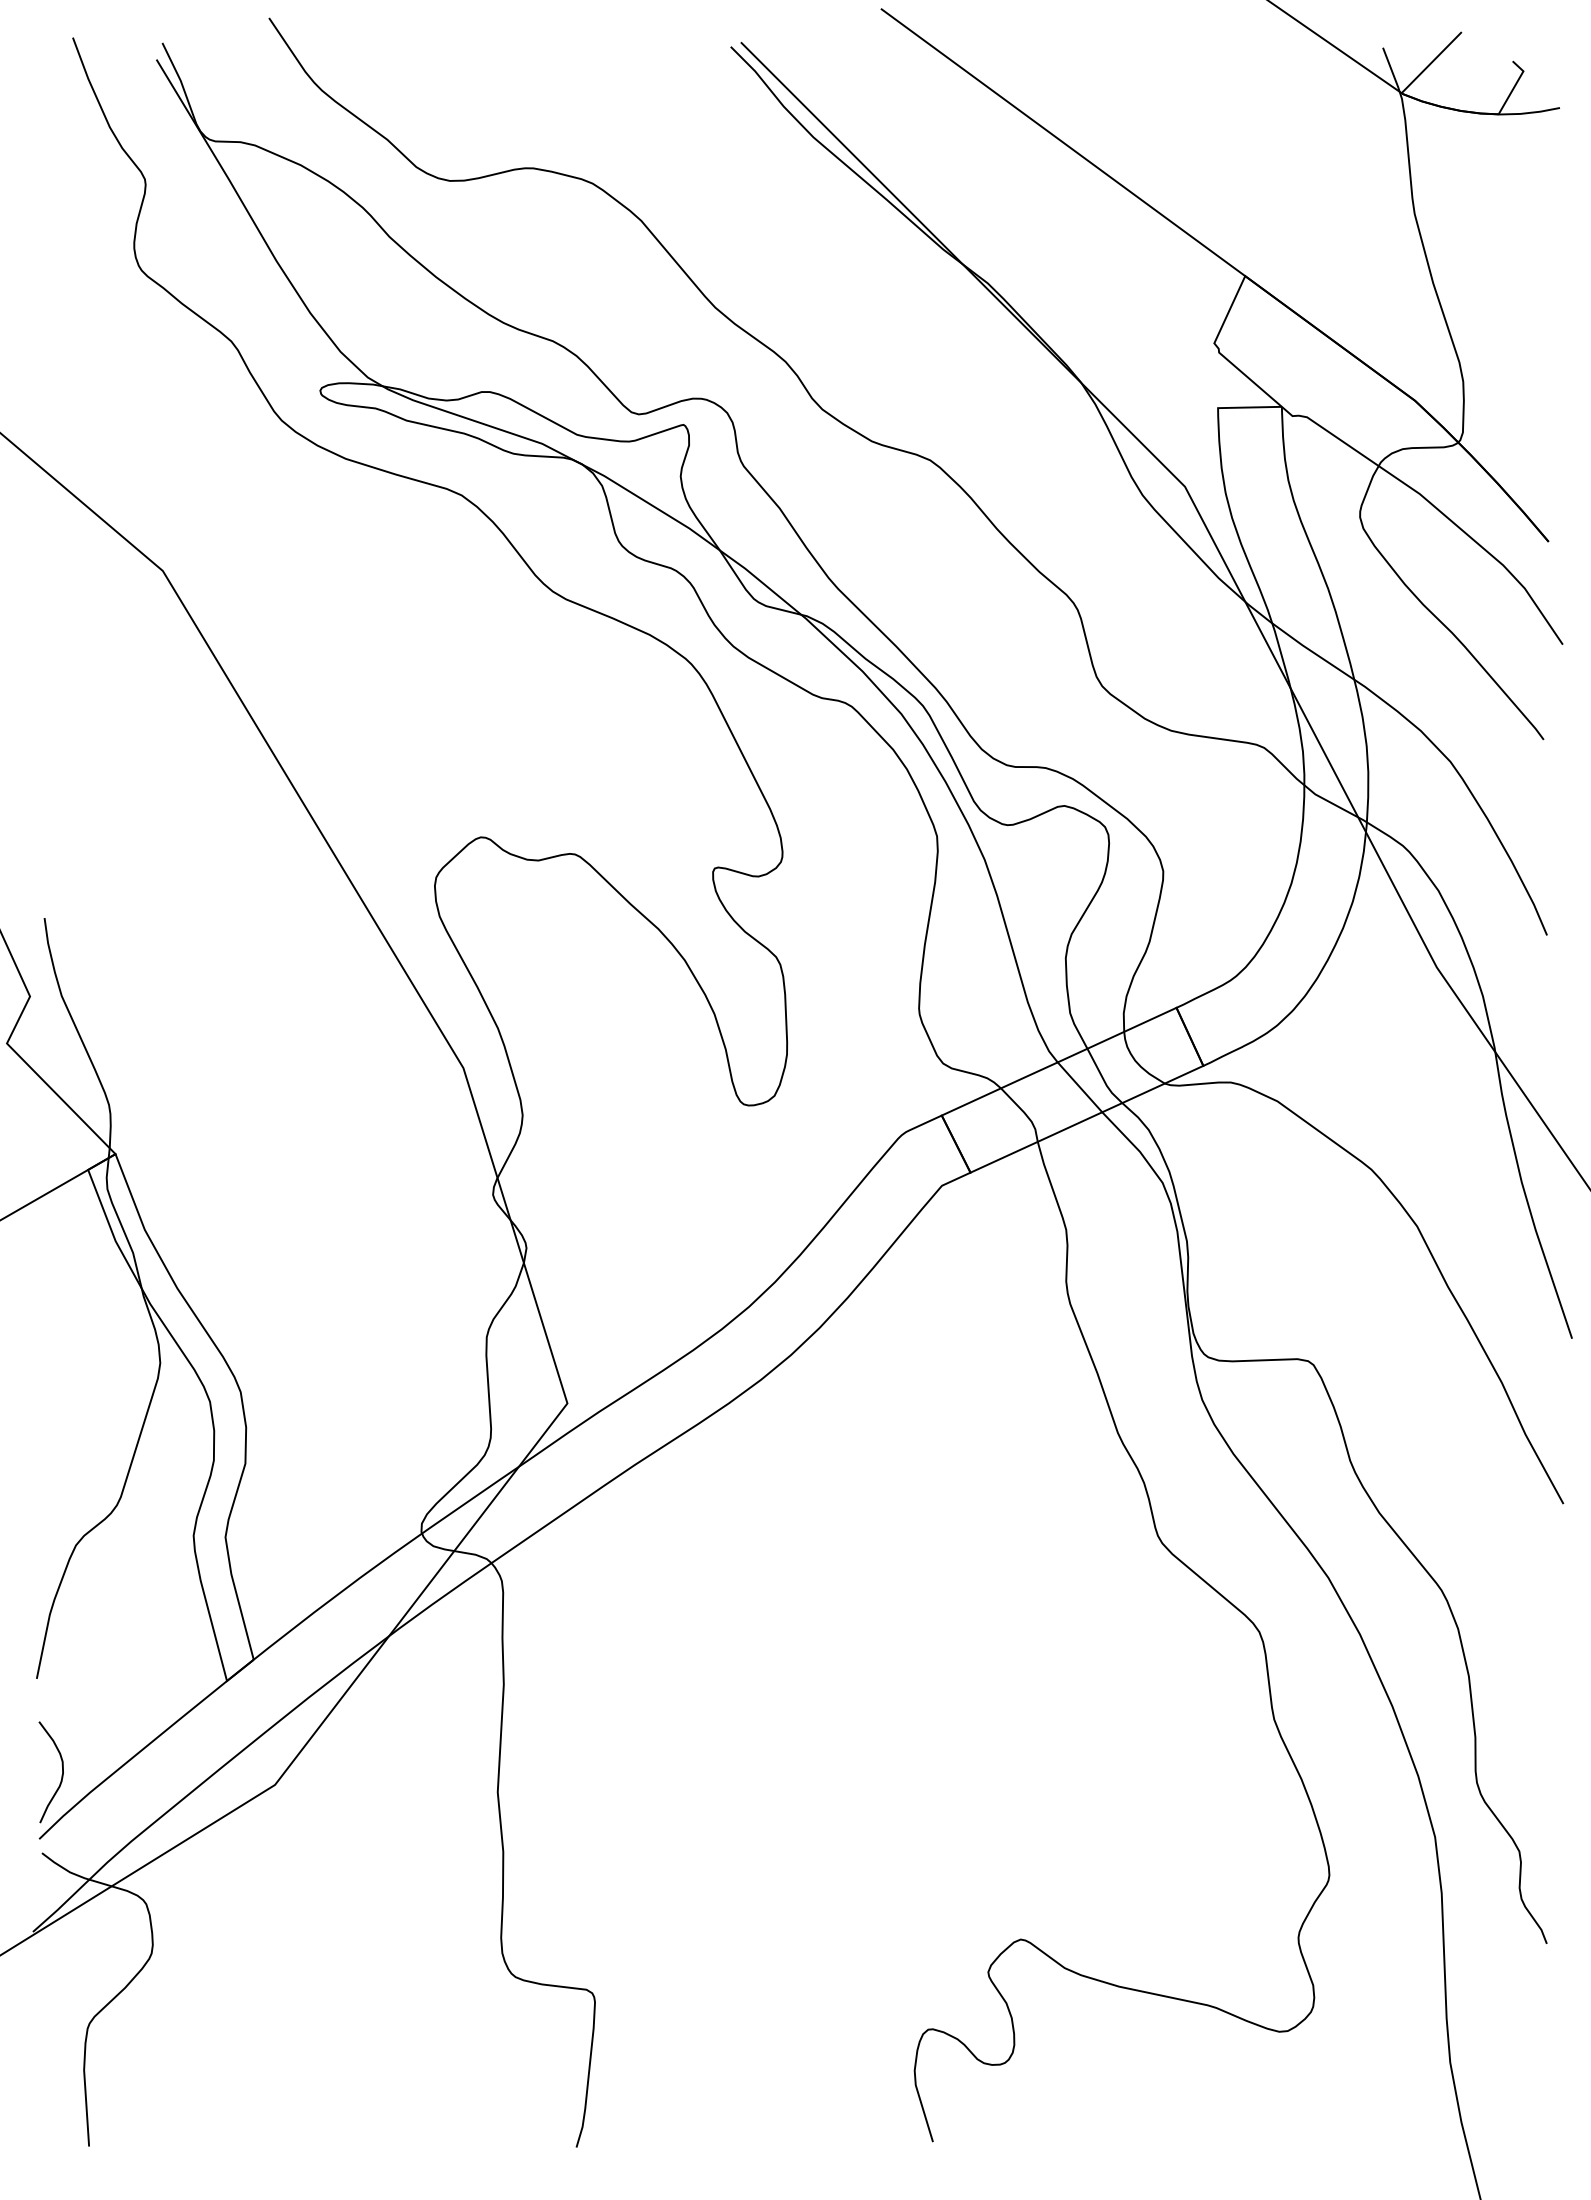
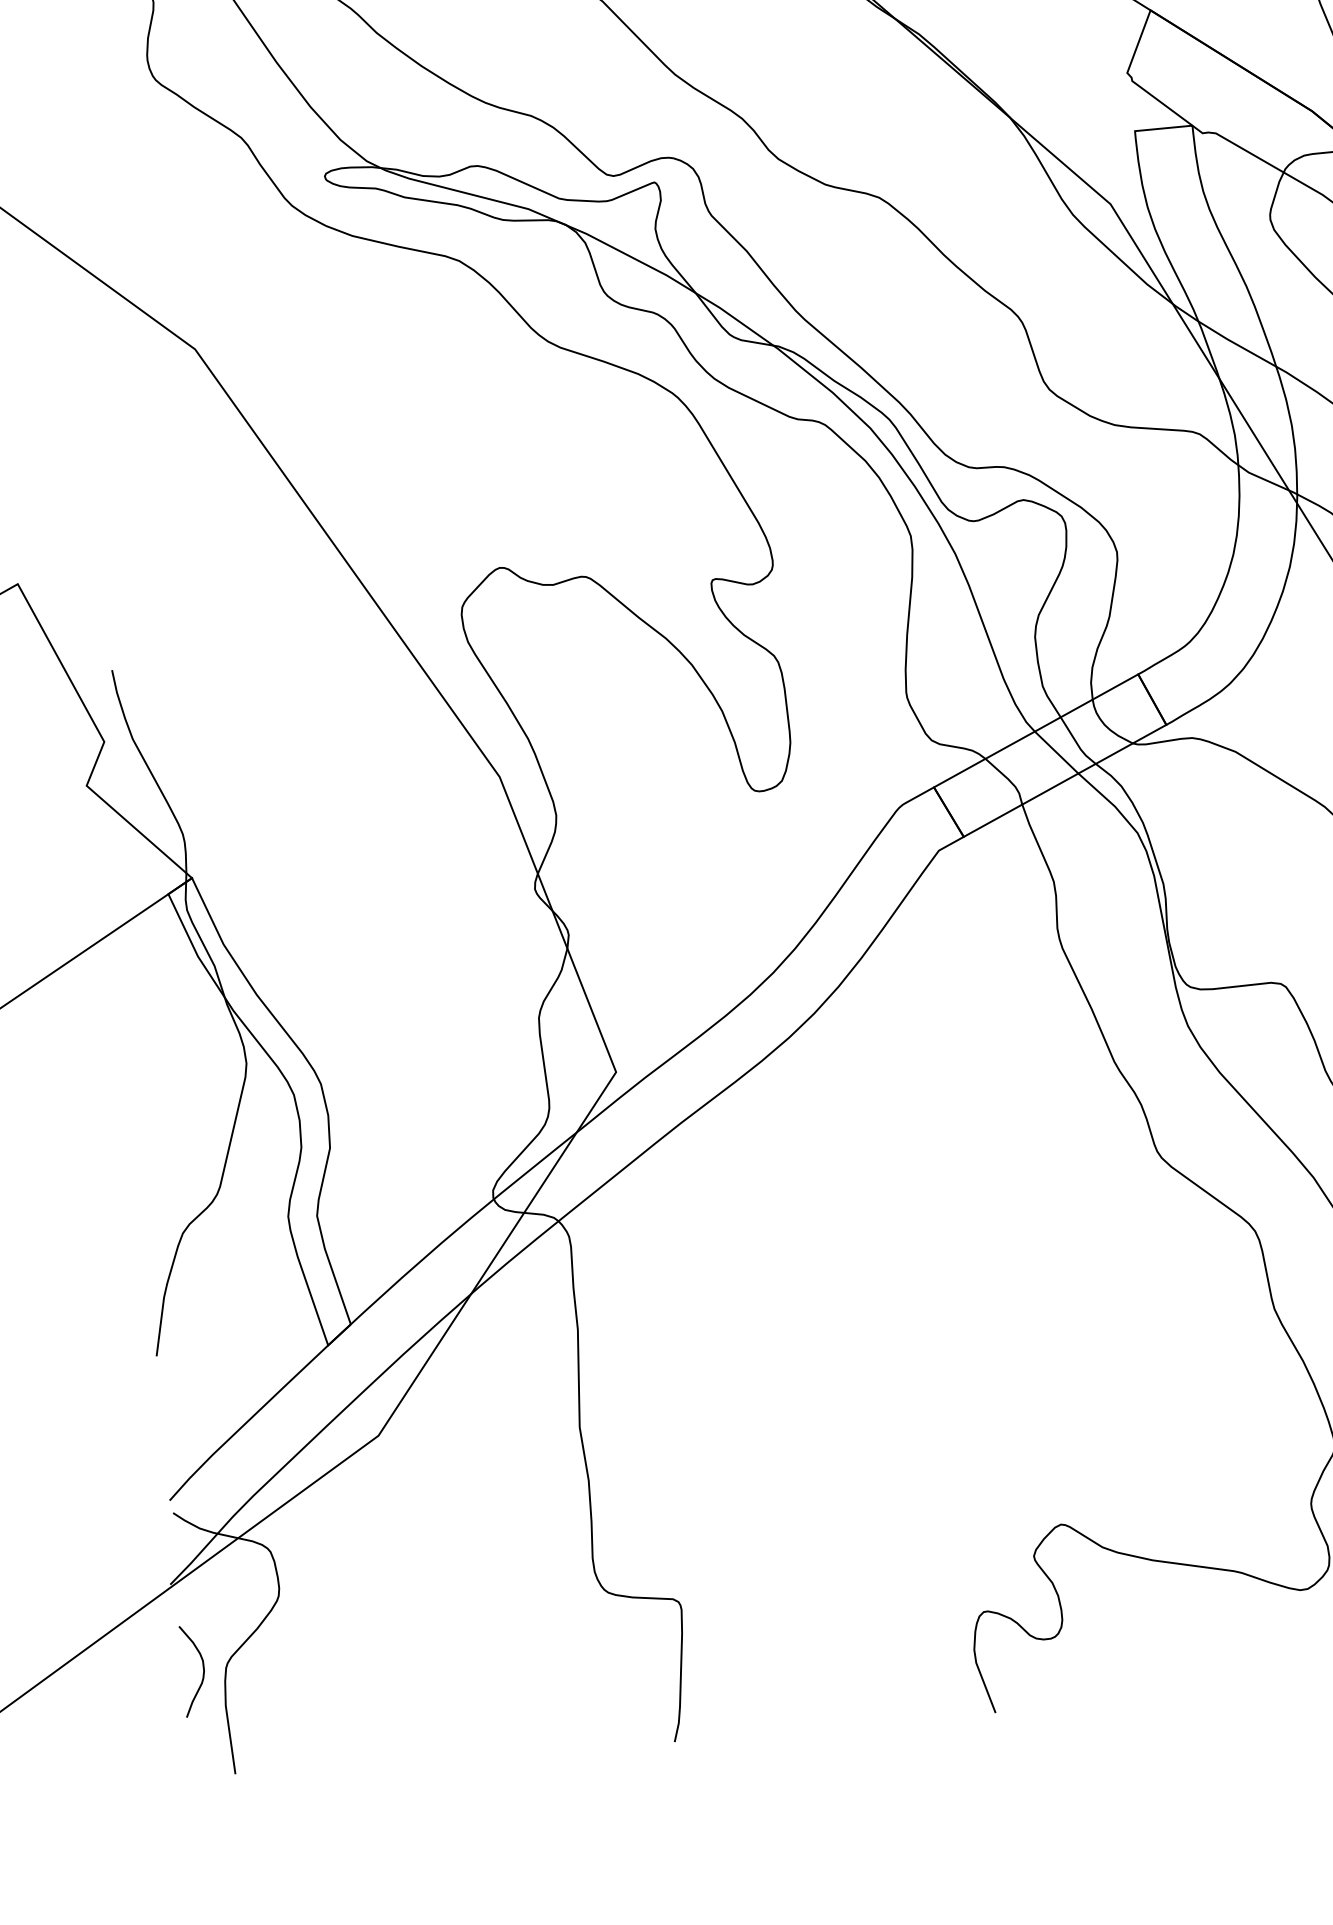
curve: (61, 1774) -> (202, 1672), moved

